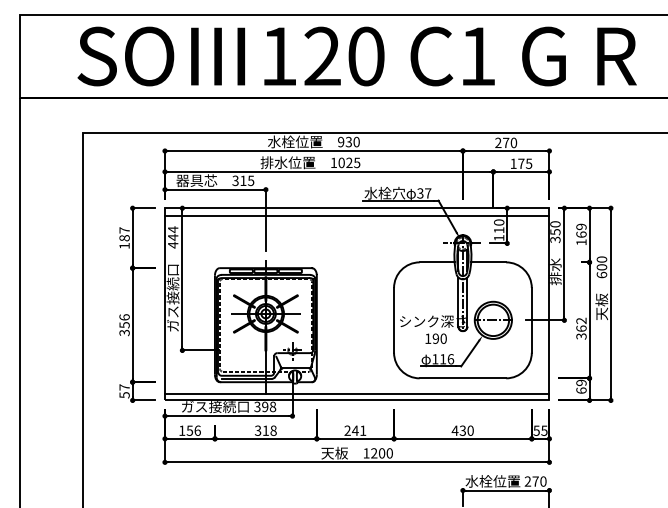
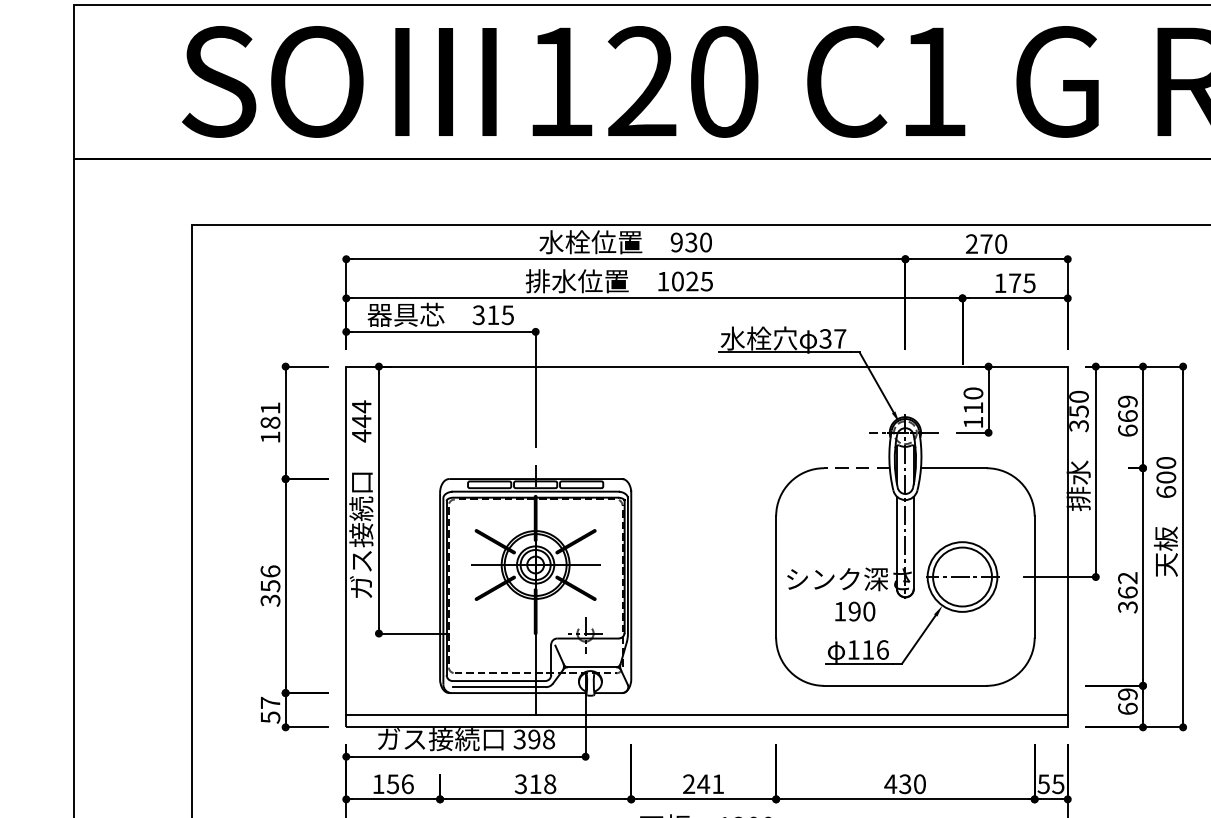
line: (356, 216) -> (705, 382), removed
text: (124, 230) -> (270, 408), 187 -> 181
text: (581, 242) -> (1127, 430), 169 -> 669
line: (436, 262) -> (855, 468), solid -> dashed

